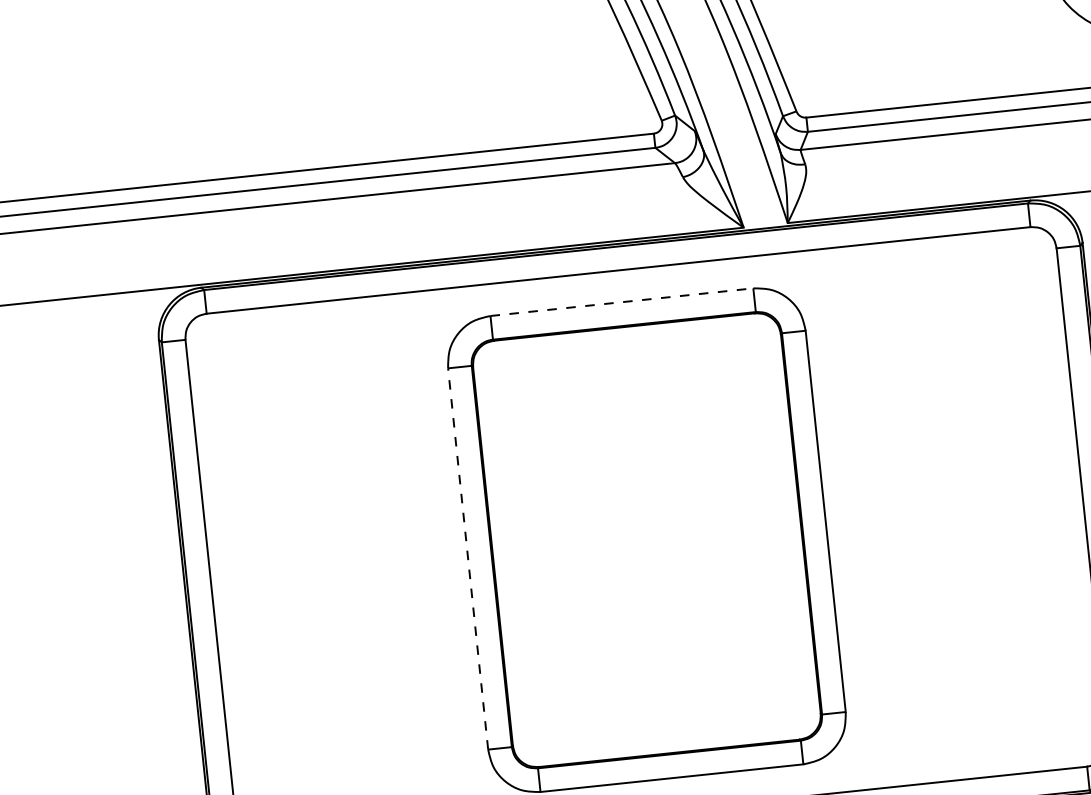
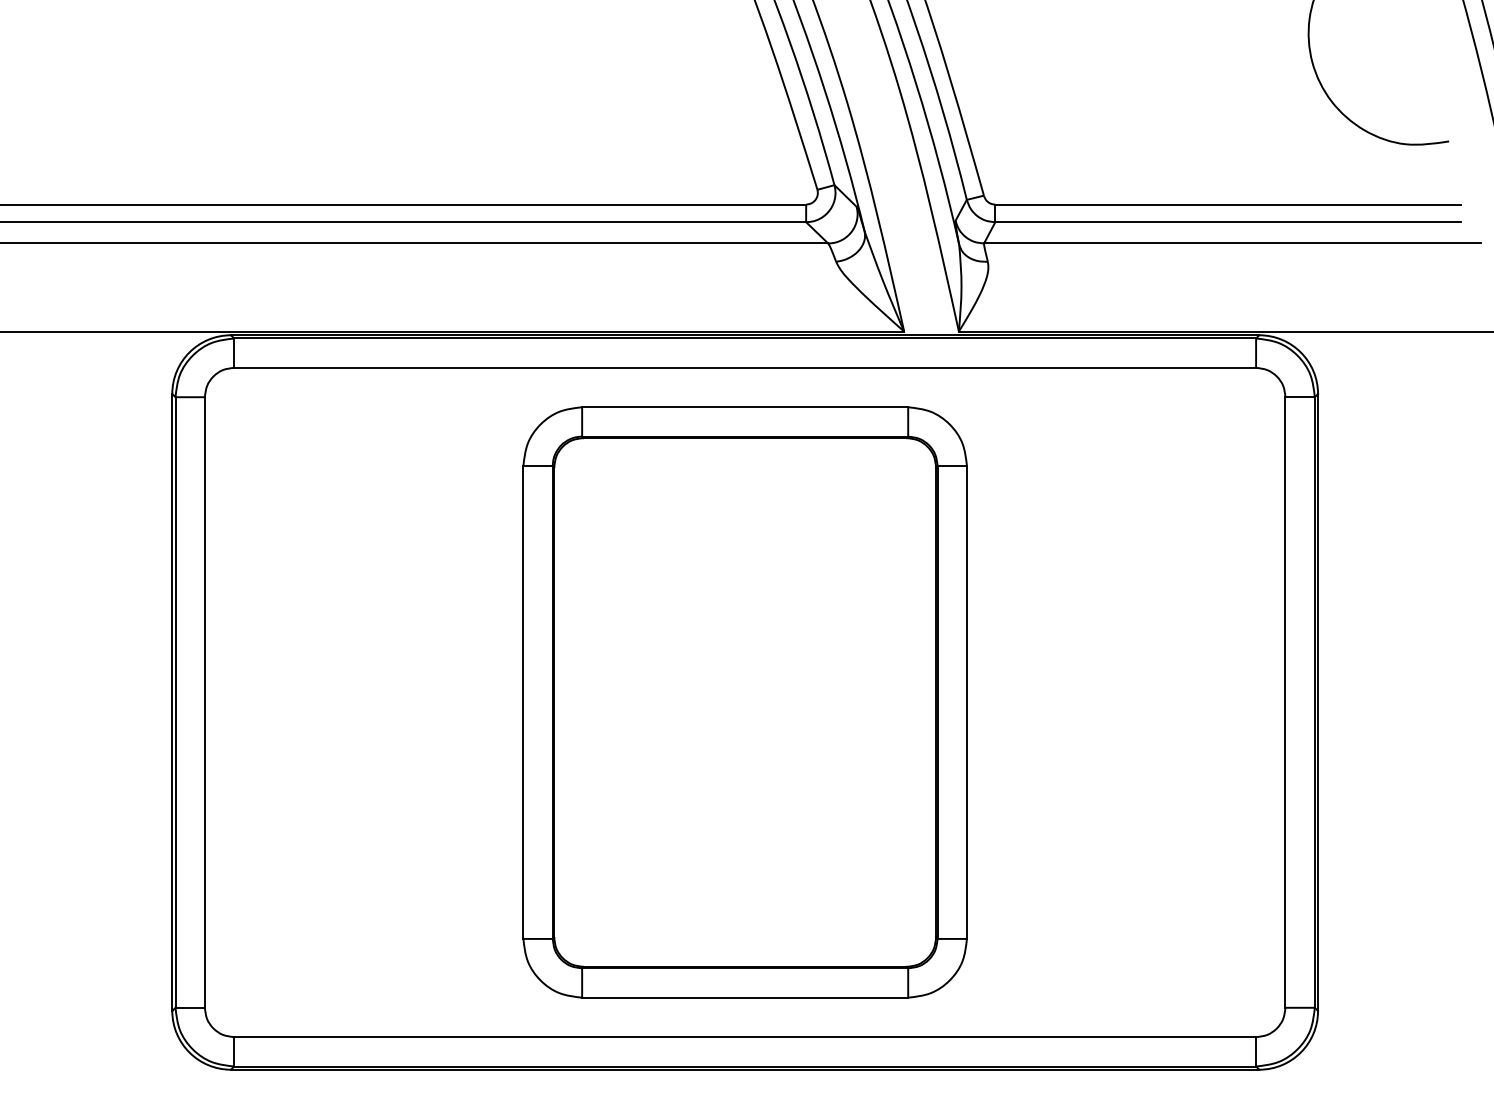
line: (622, 302) -> (745, 407), dashed -> solid
line: (468, 558) -> (523, 701), dashed -> solid

